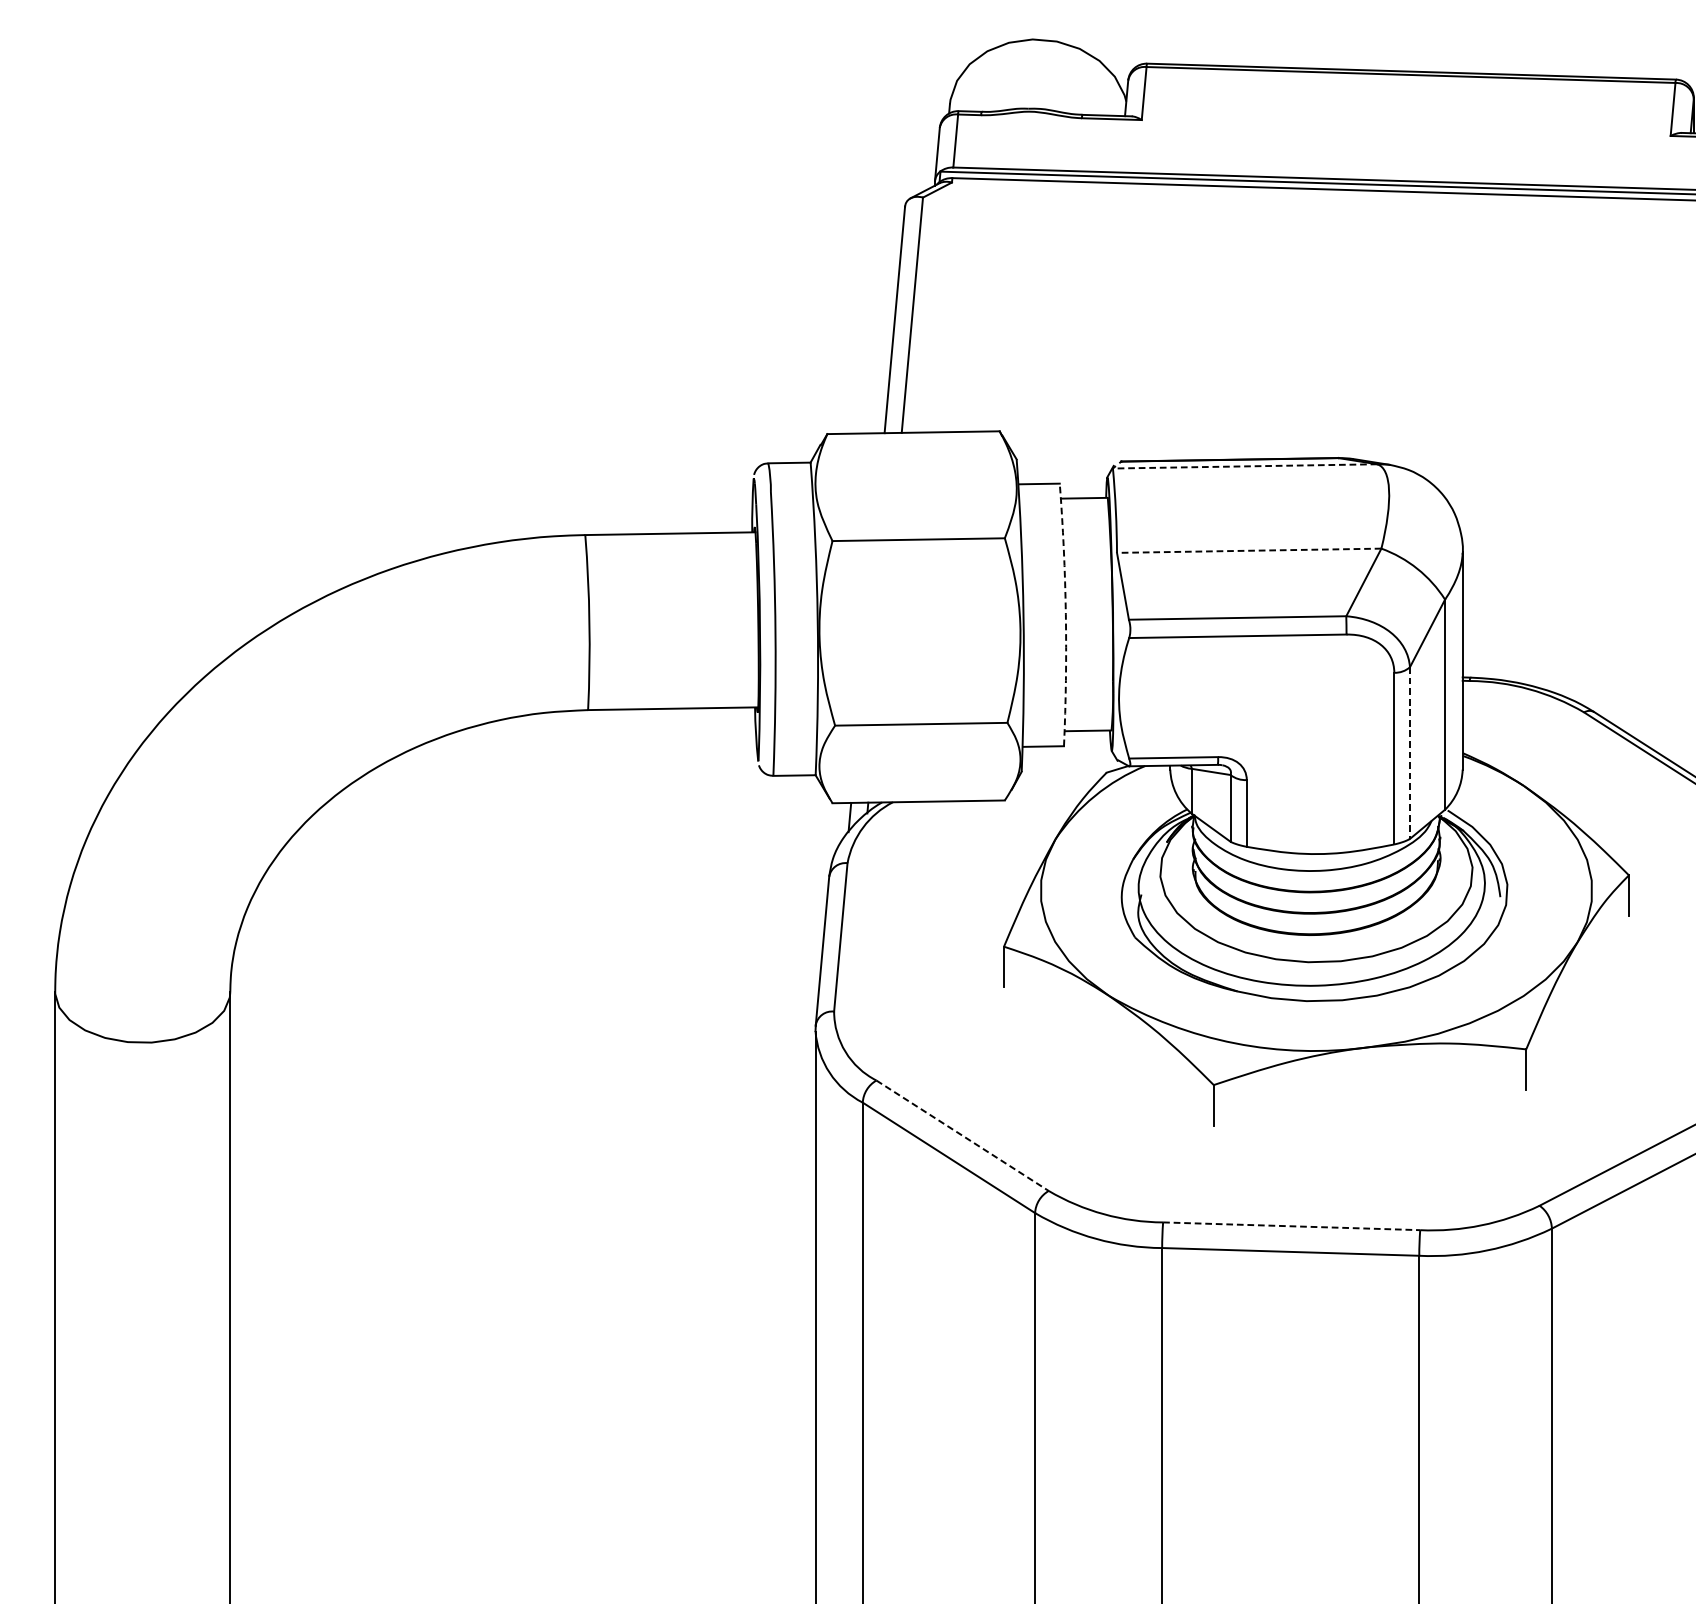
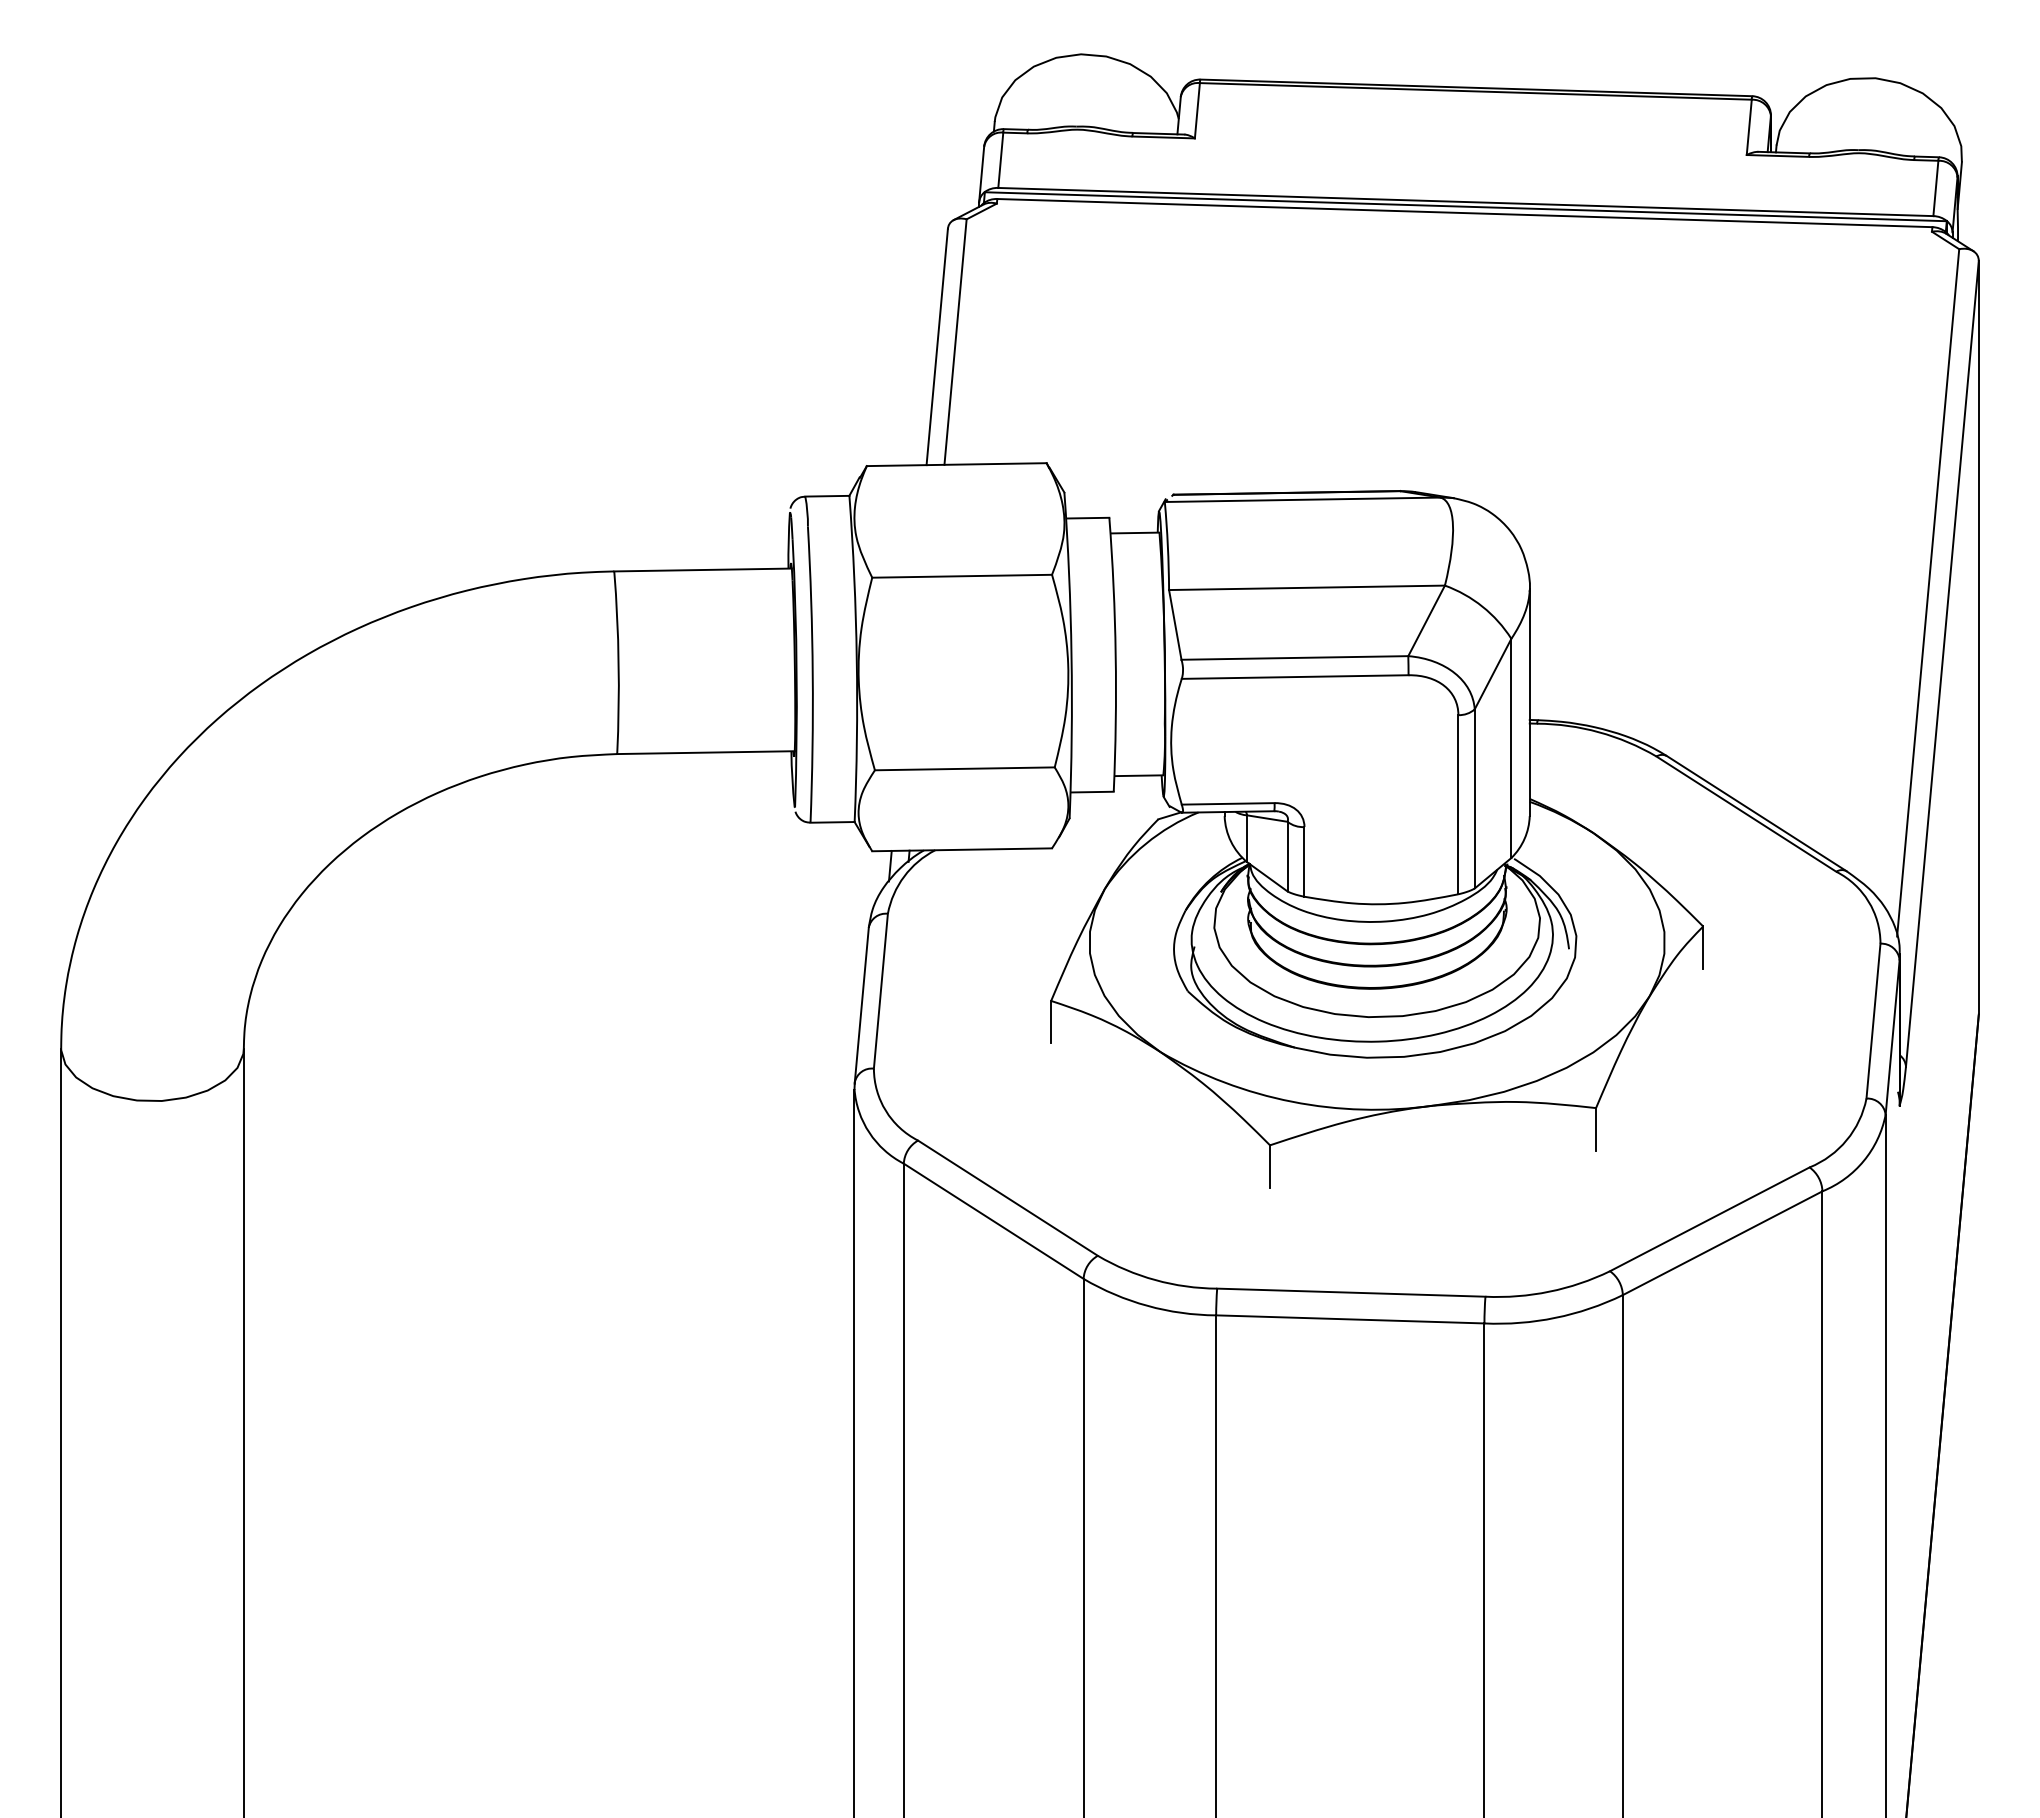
line: (1244, 466) -> (1302, 499), dashed -> solid
line: (1249, 550) -> (1307, 587), dashed -> solid
arc: (1065, 614) -> (1115, 654), dashed -> solid
line: (1409, 752) -> (1474, 798), dashed -> solid
line: (962, 1136) -> (1007, 1198), dashed -> solid
line: (1291, 1226) -> (1351, 1292), dashed -> solid

